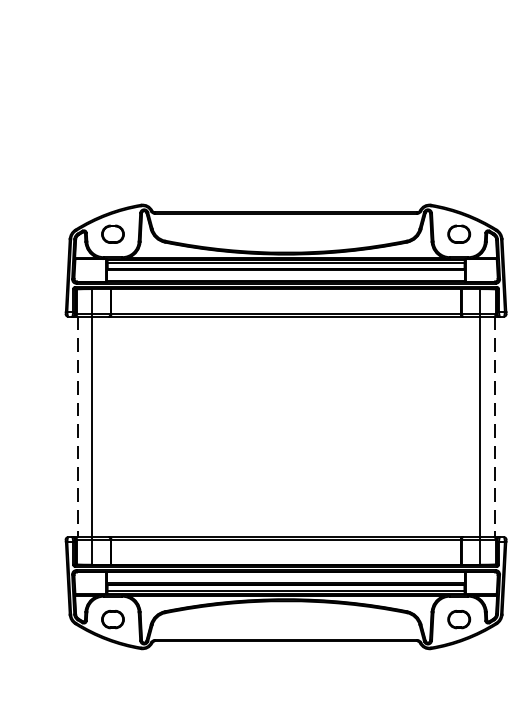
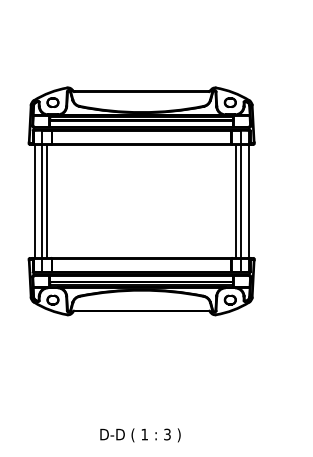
line: (102, 425) -> (47, 200), added
line: (471, 425) -> (236, 200), added
line: (76, 427) -> (34, 201), dashed -> solid
line: (494, 427) -> (248, 201), dashed -> solid

